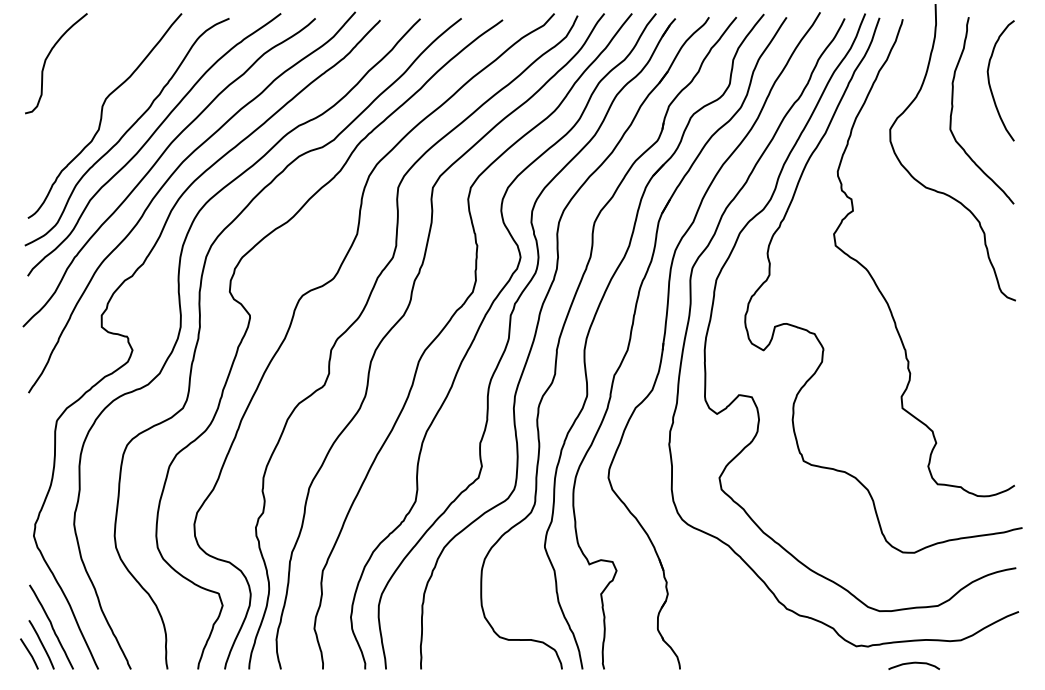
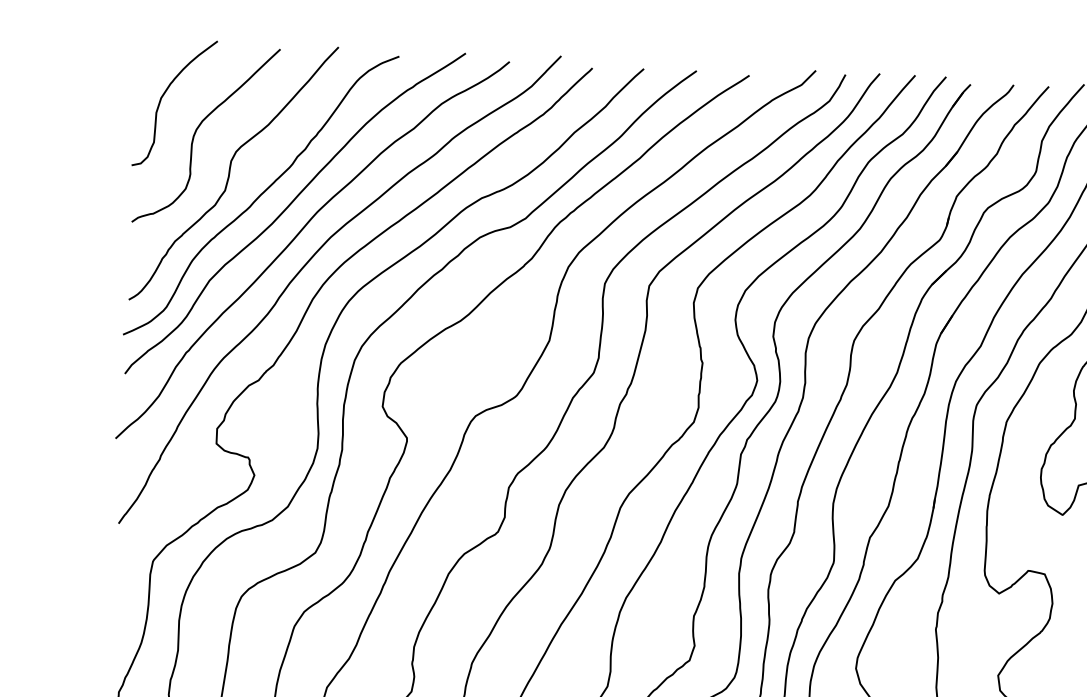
curve: (75, 83) -> (198, 130), added

